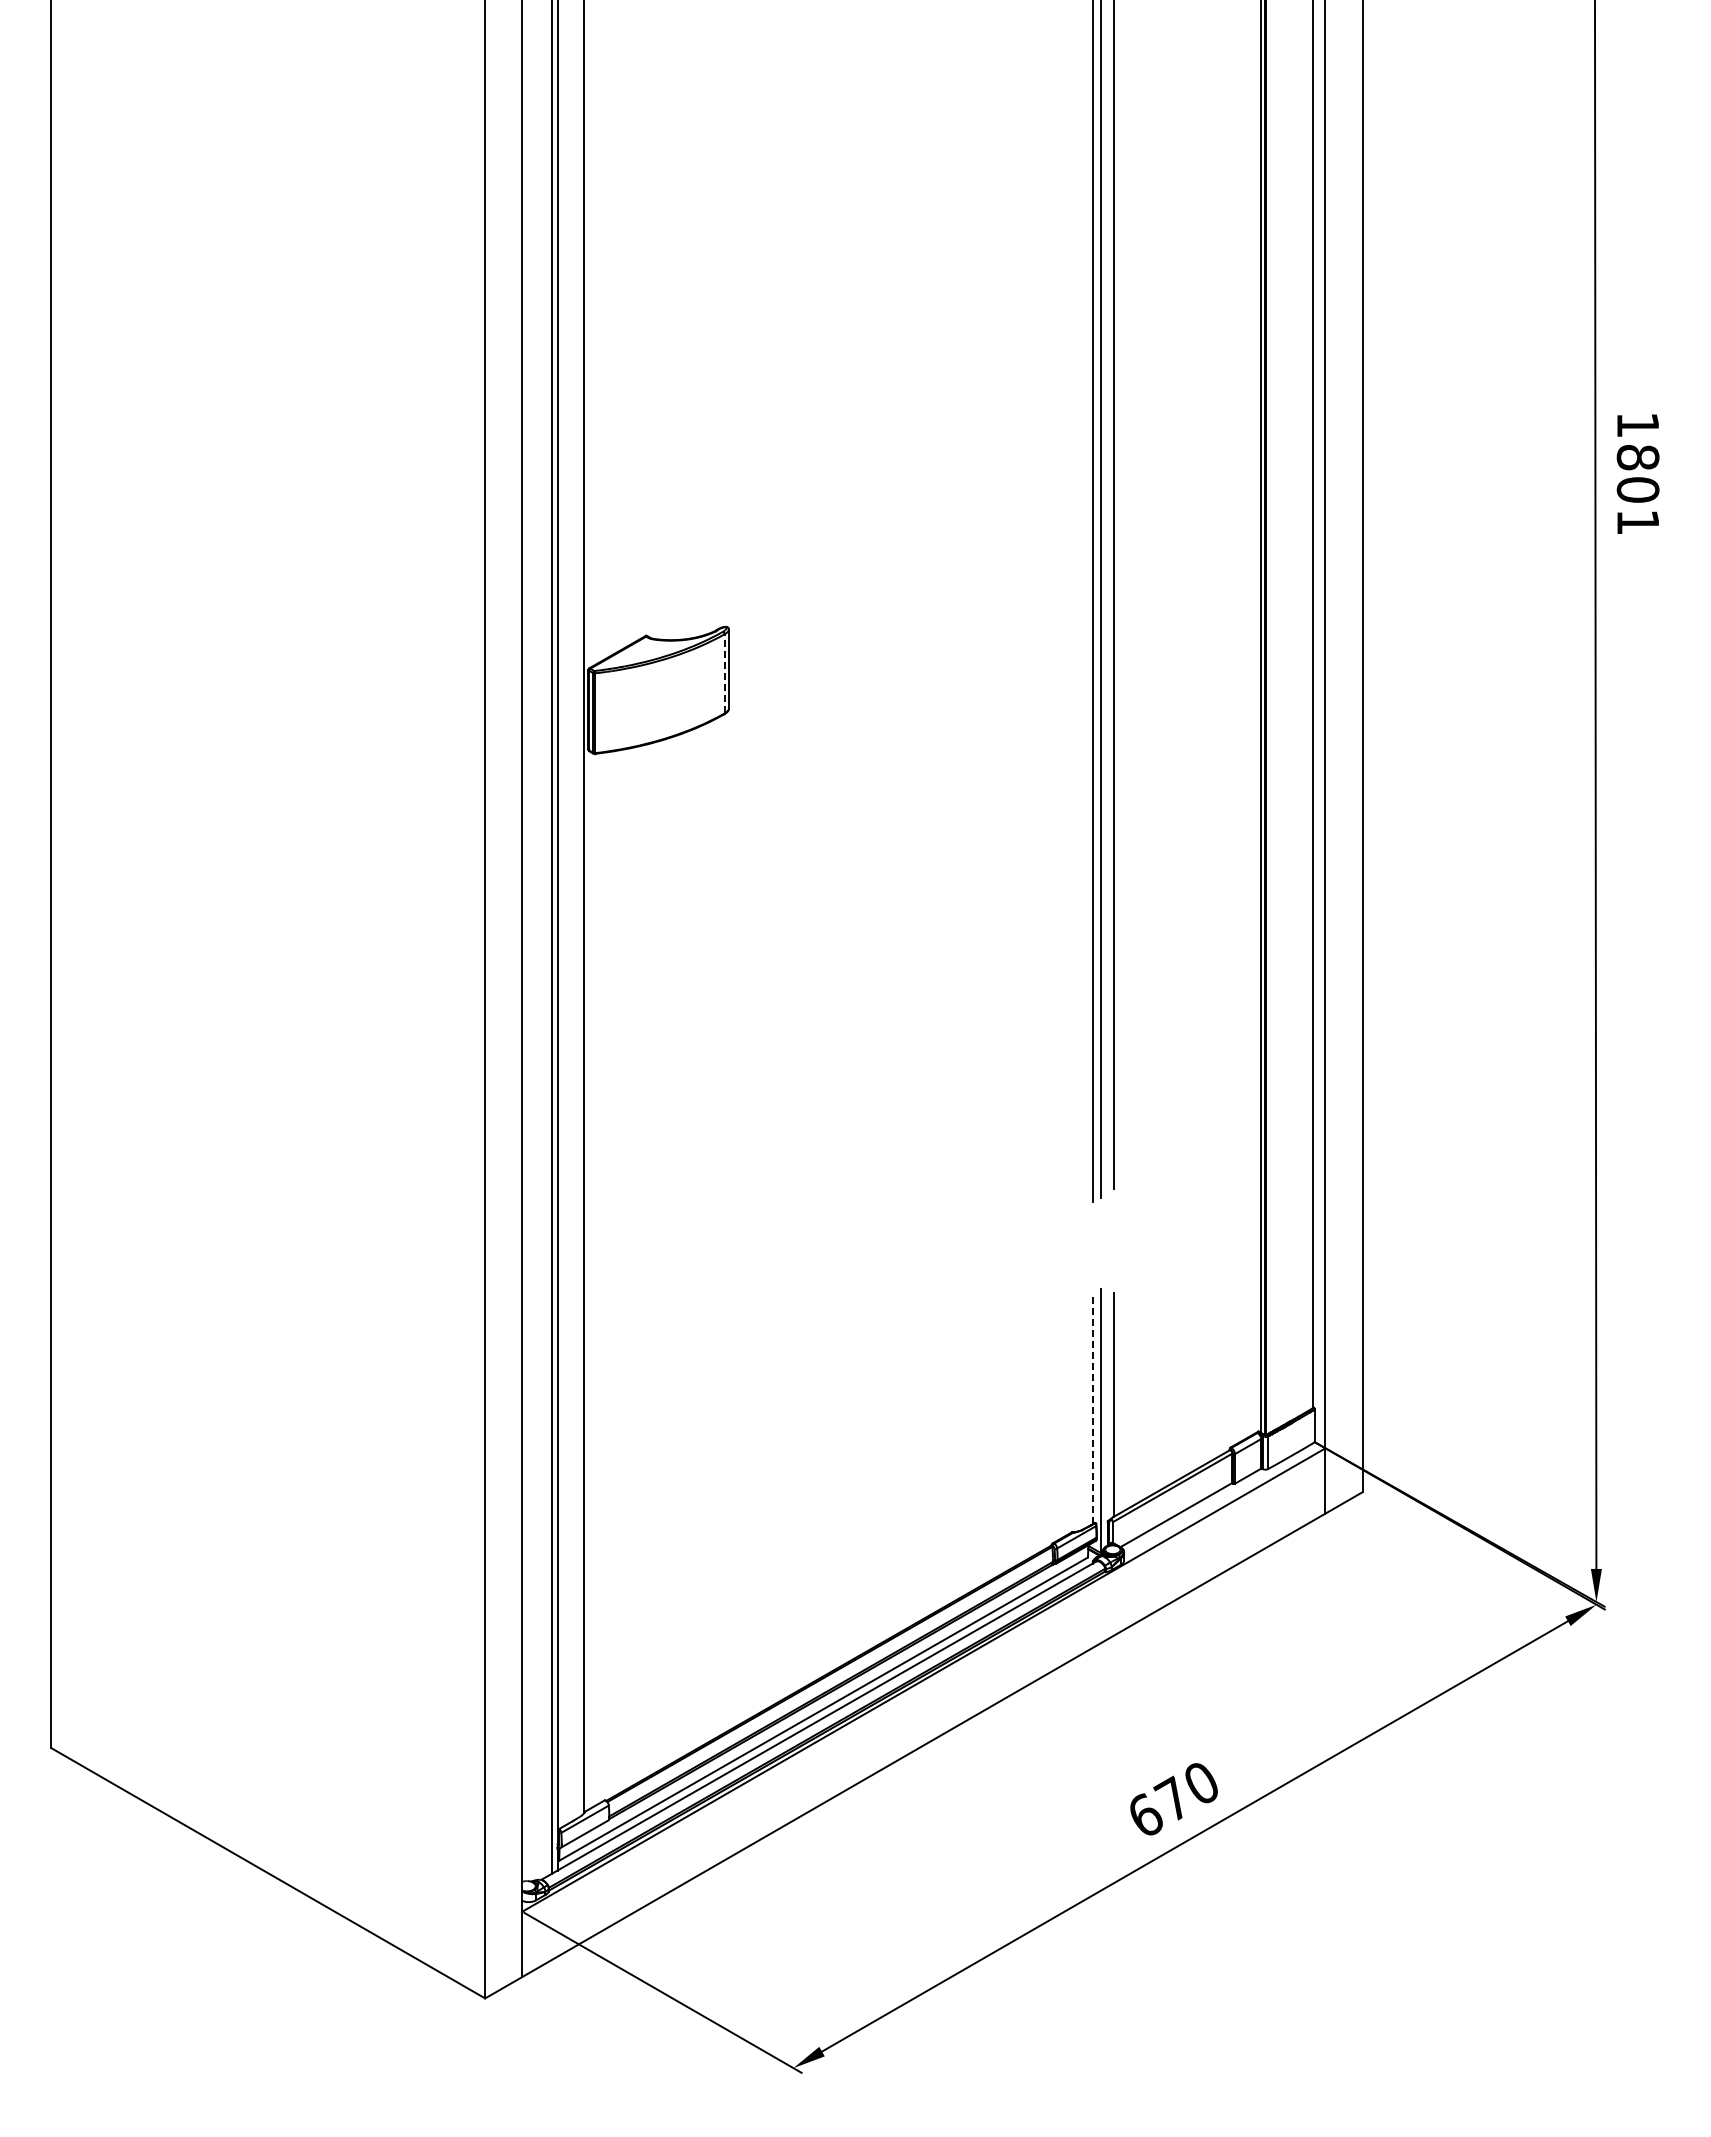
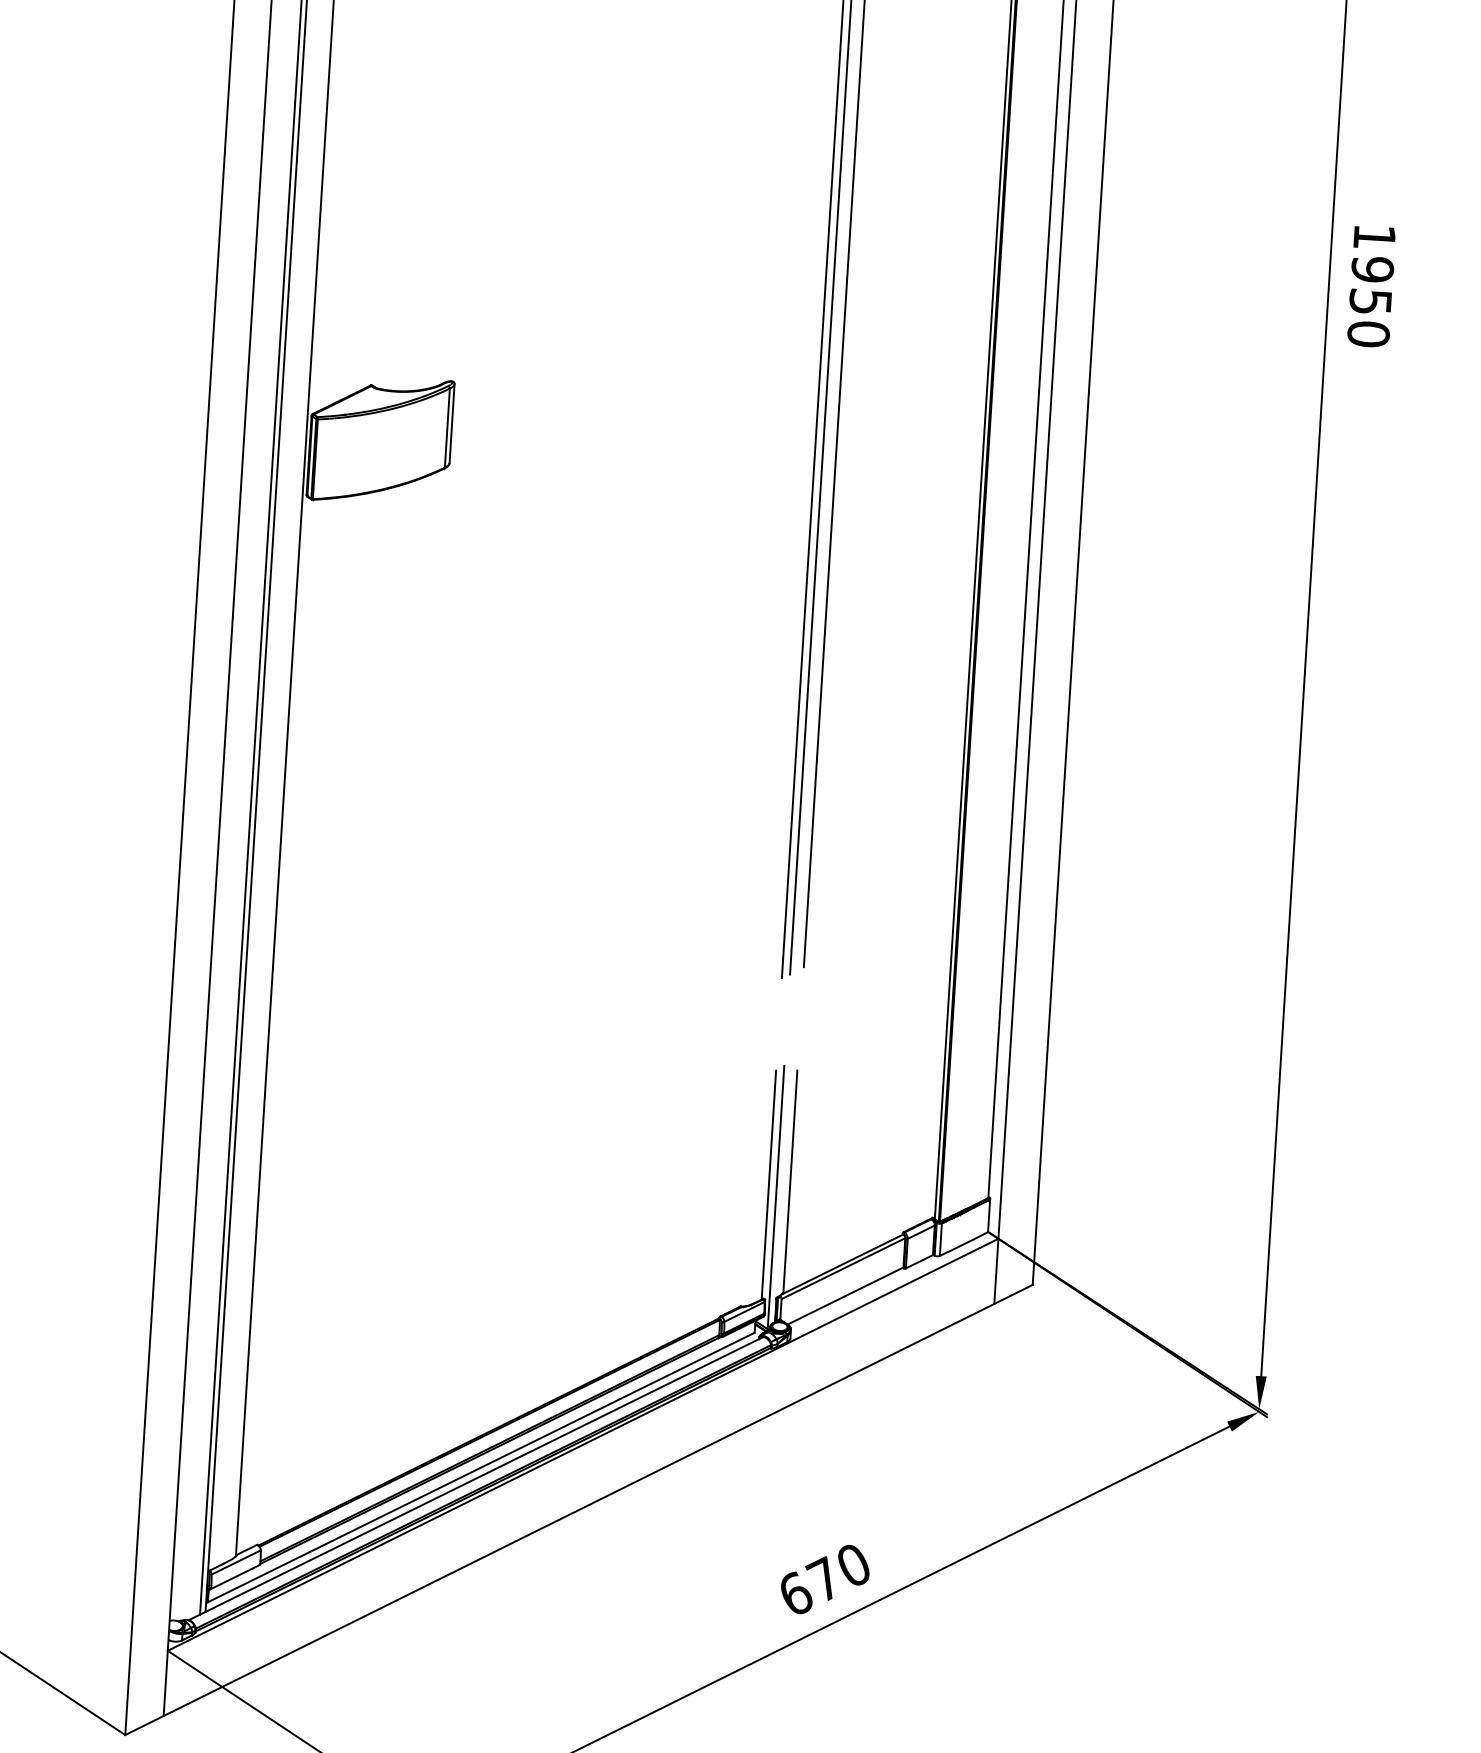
text: (1637, 489) -> (1370, 301), 1801 -> 1950
line: (724, 673) -> (447, 427), dashed -> solid
line: (1093, 1409) -> (769, 1185), dashed -> solid

